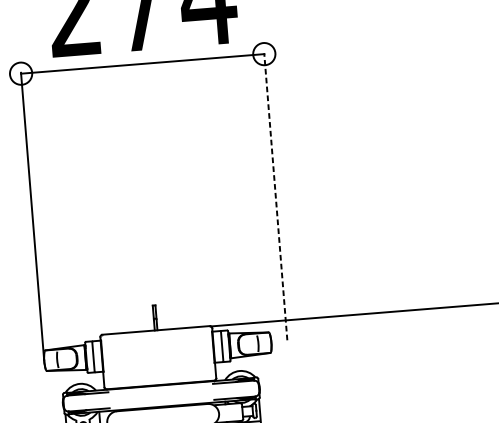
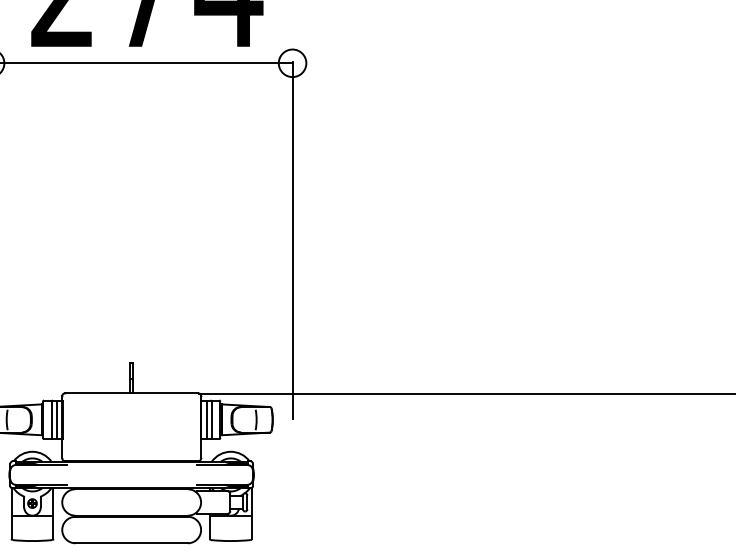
line: (275, 196) -> (292, 239), dashed -> solid
line: (218, 346) -> (206, 419), added
line: (97, 356) -> (56, 419), added

